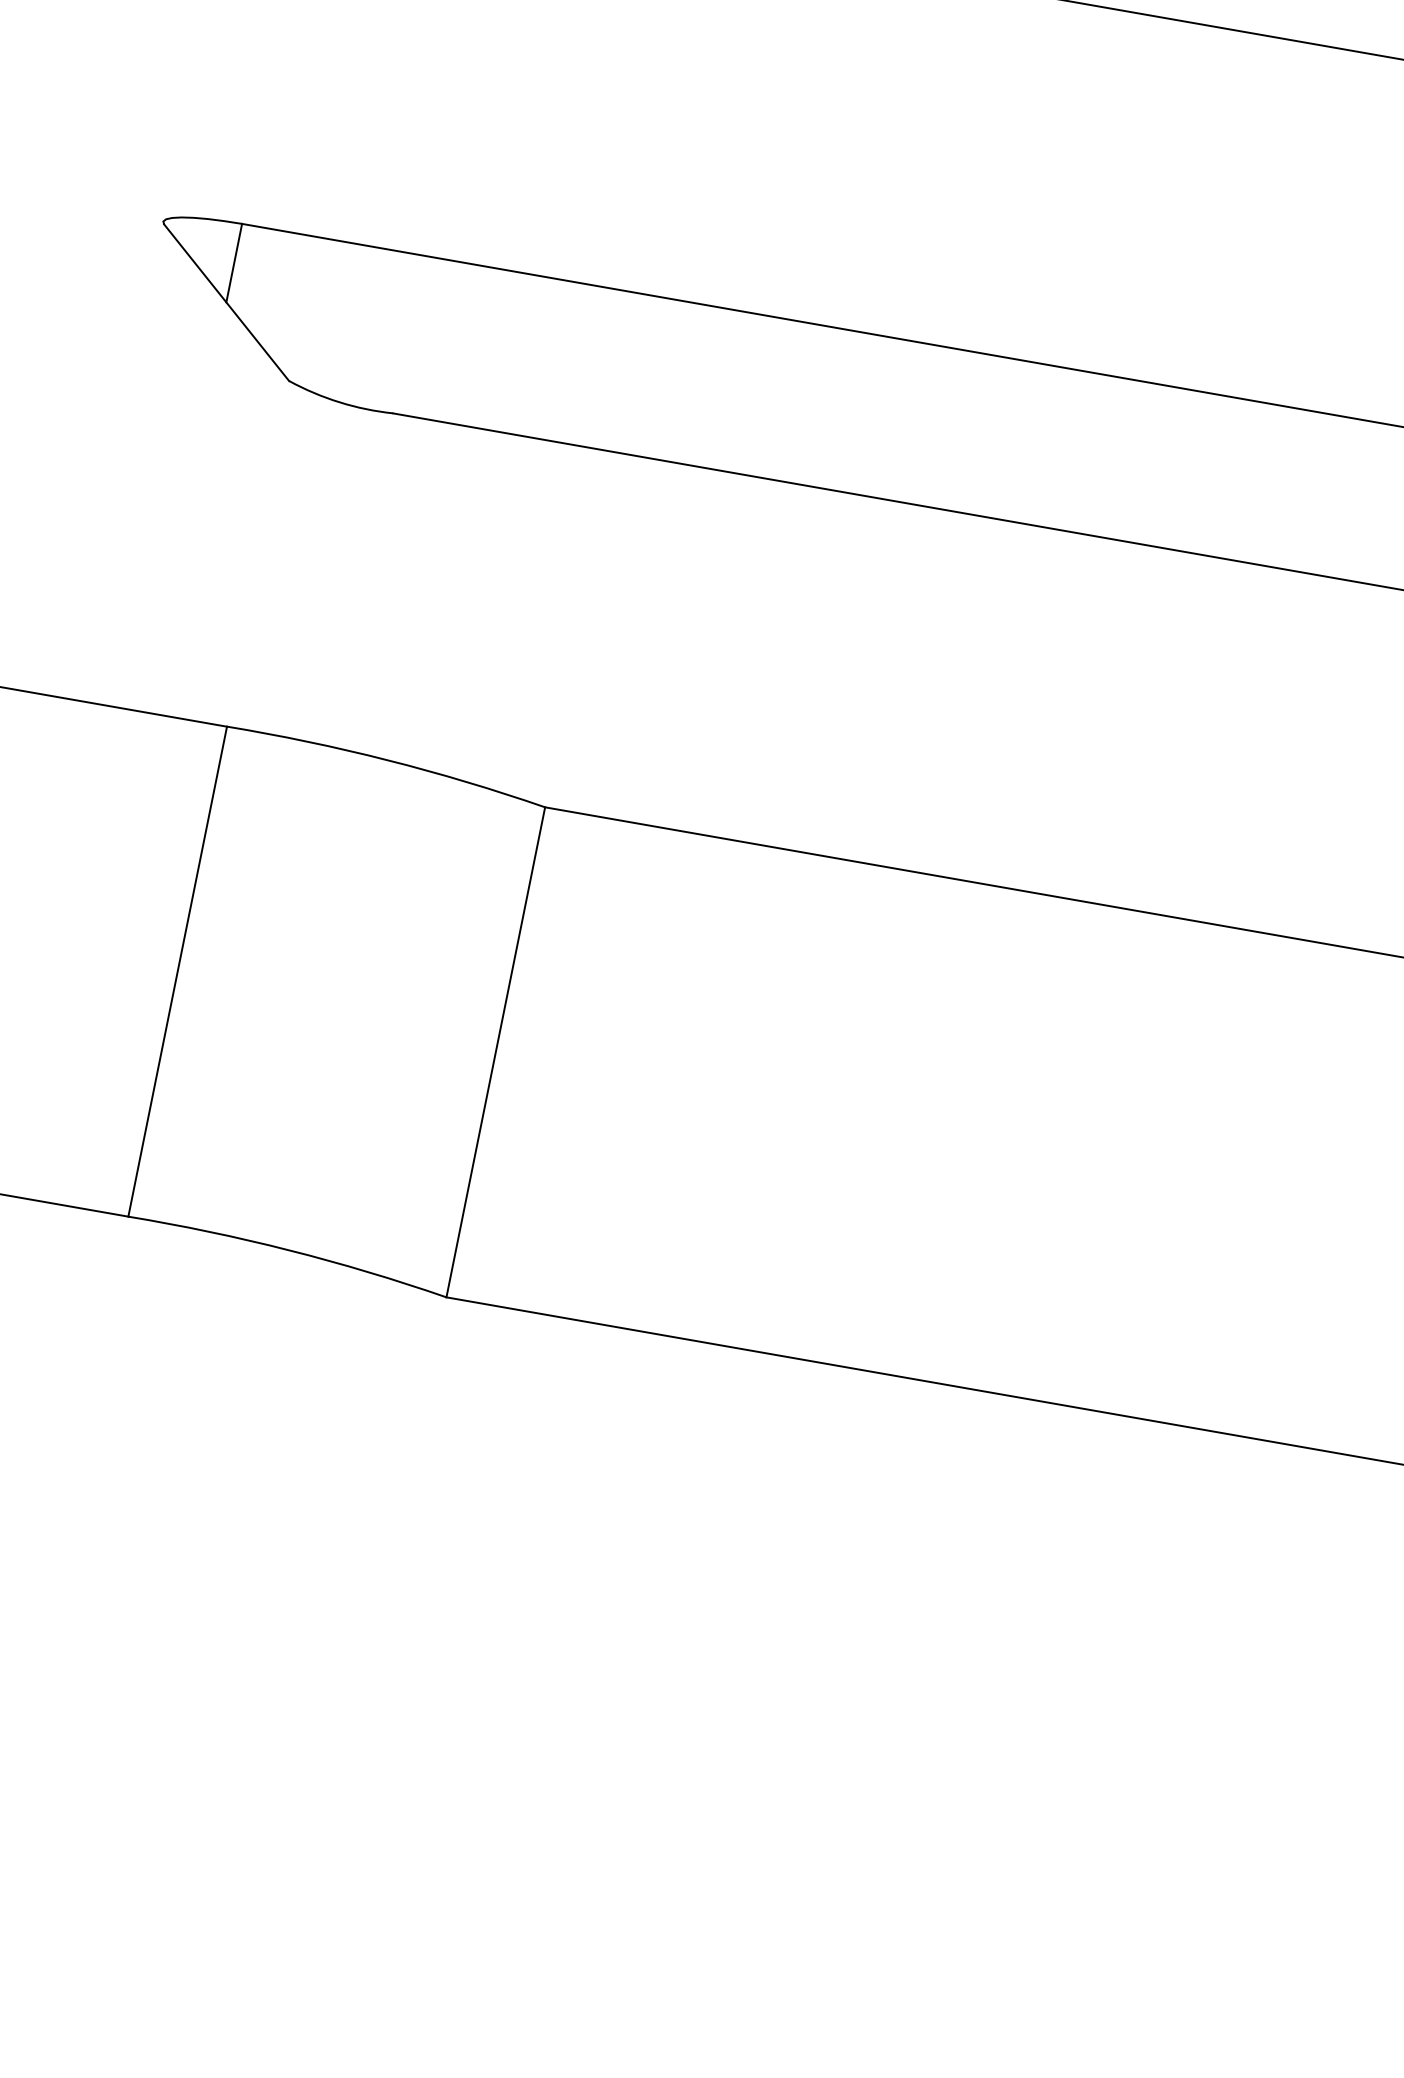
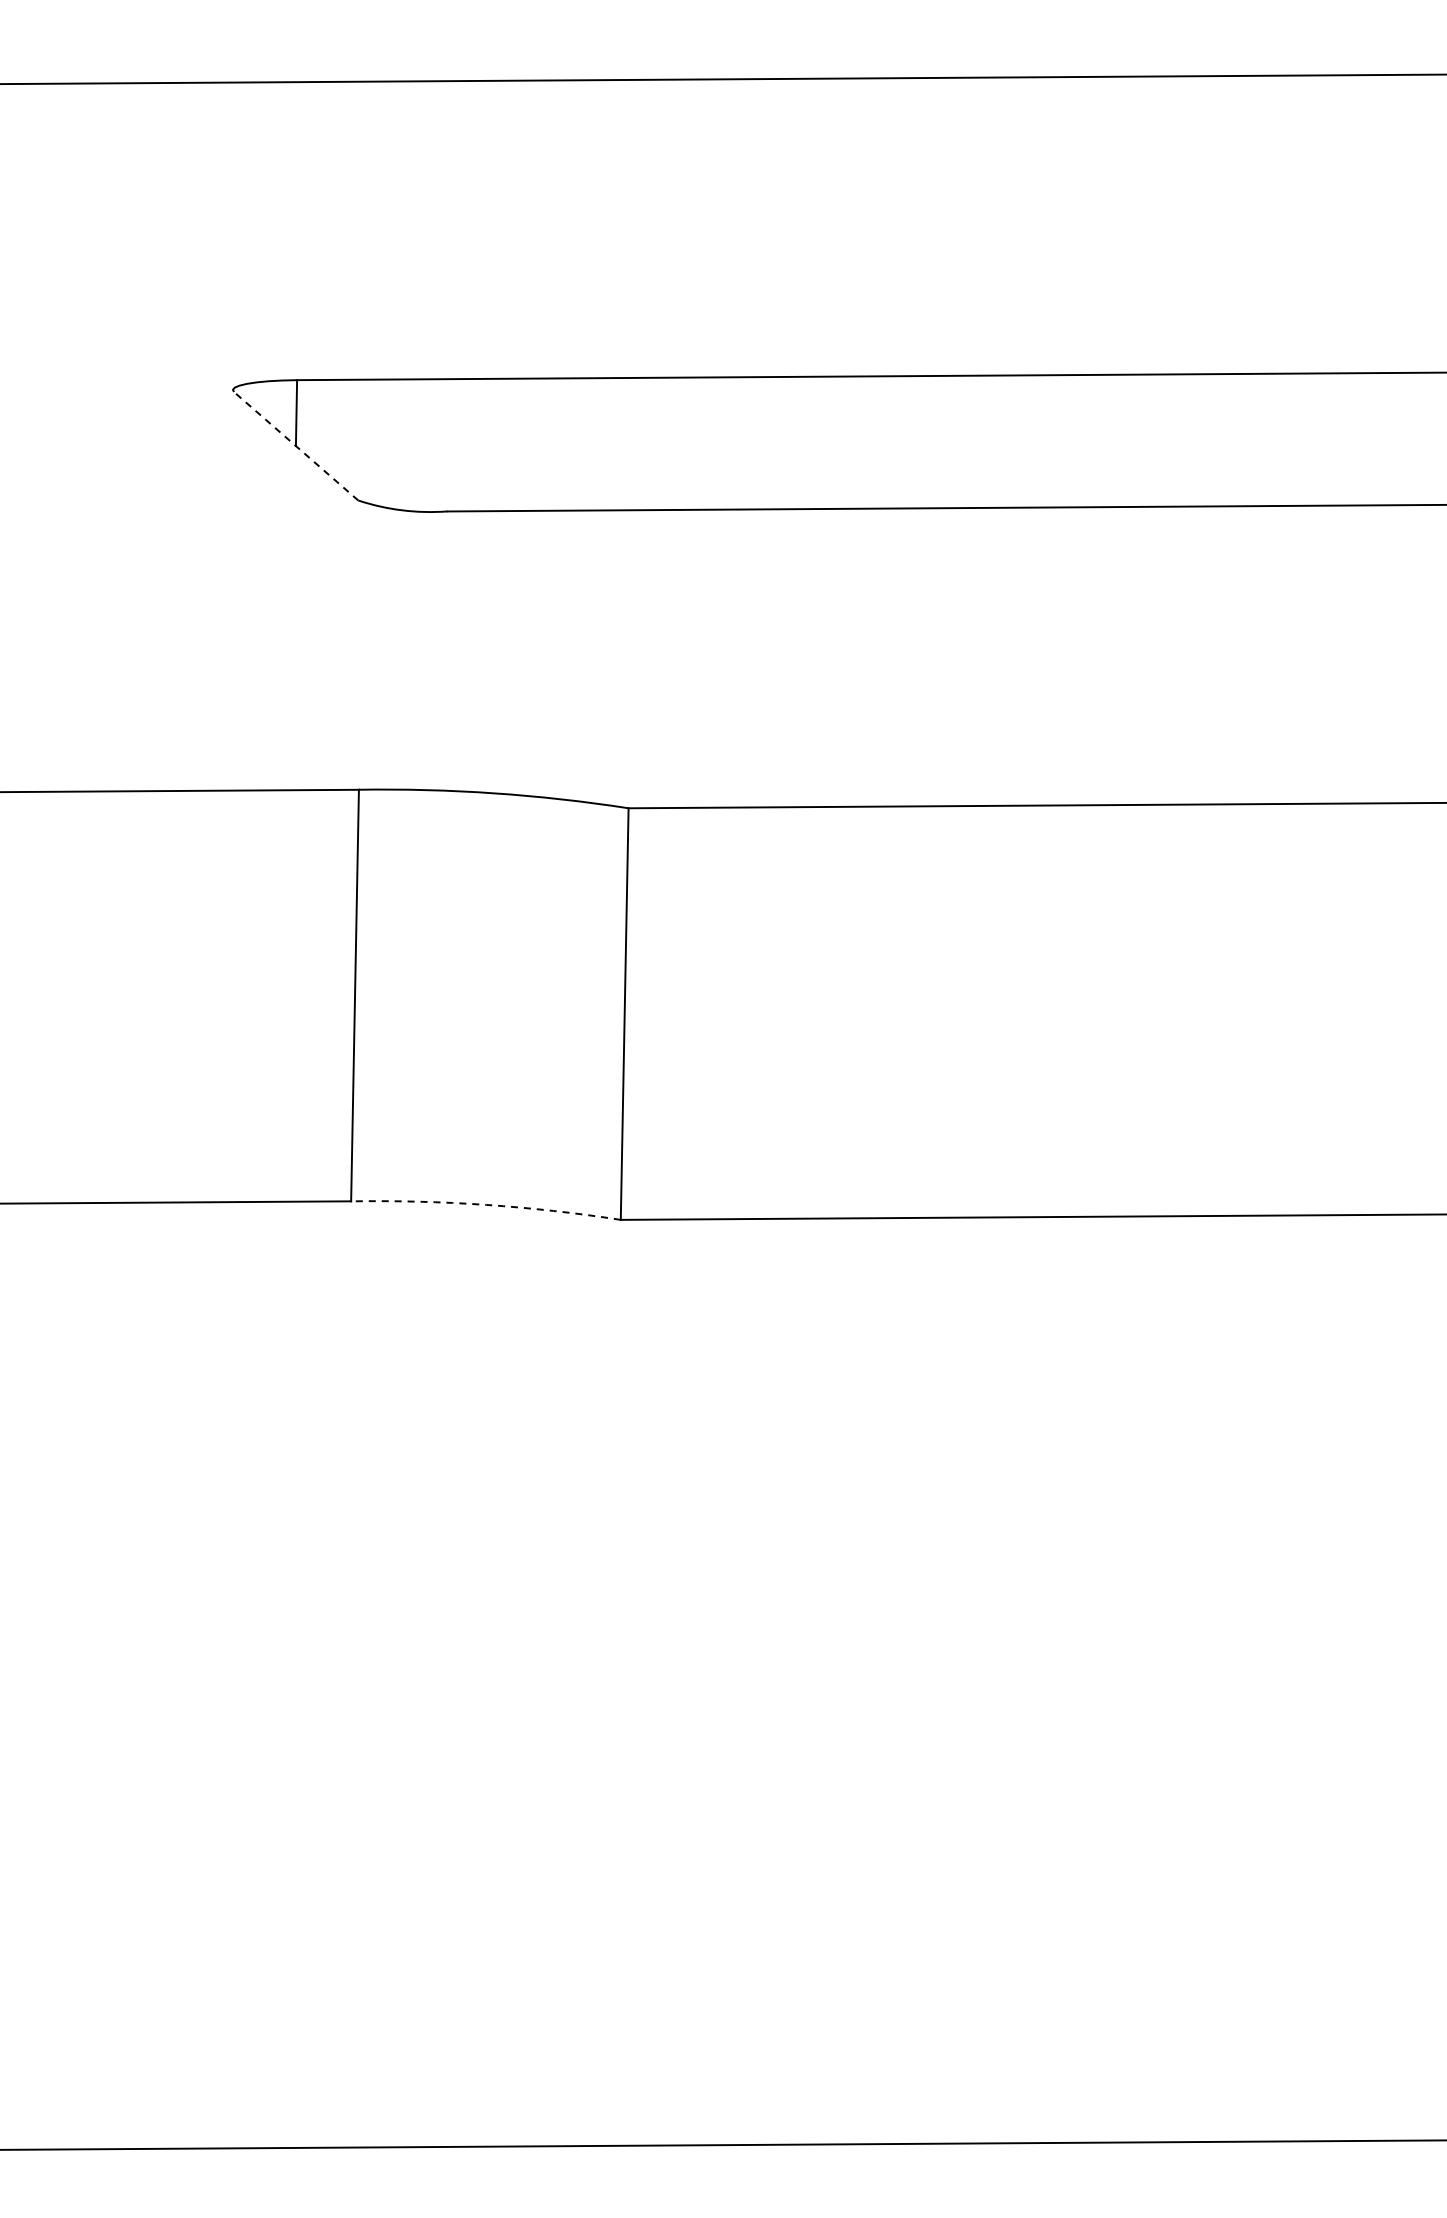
line: (226, 303) -> (296, 446), solid -> dashed
arc: (289, 1249) -> (486, 1204), solid -> dashed

